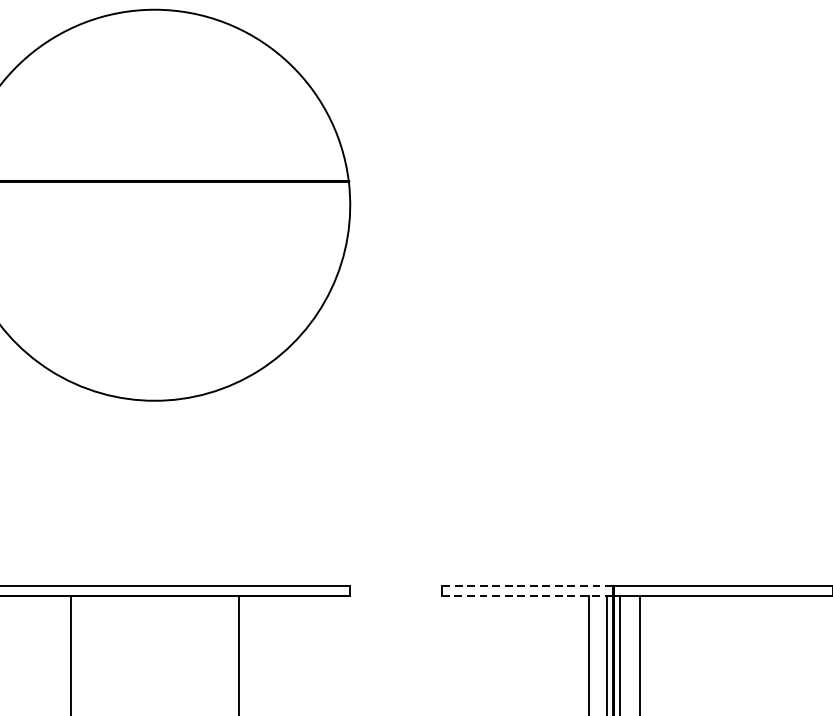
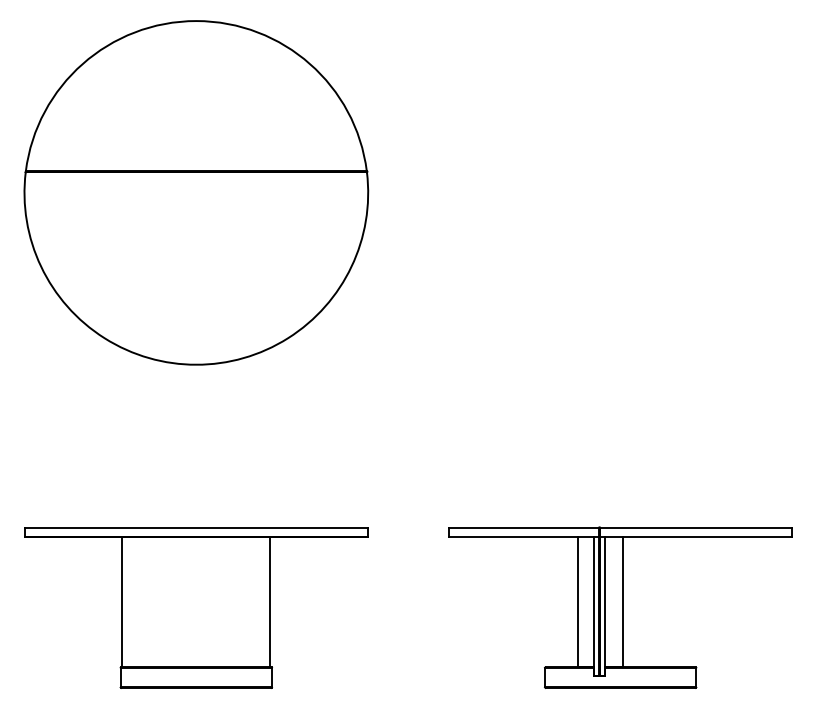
line: (526, 585) -> (523, 527), dashed -> solid
line: (528, 596) -> (524, 536), dashed -> solid

